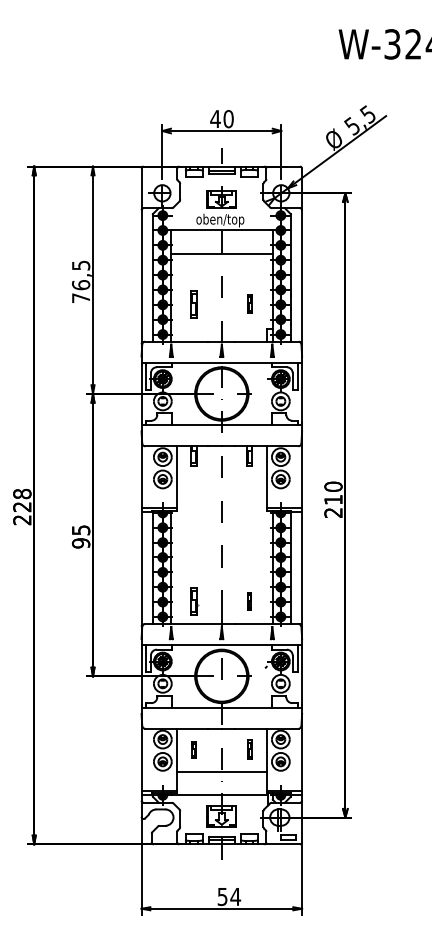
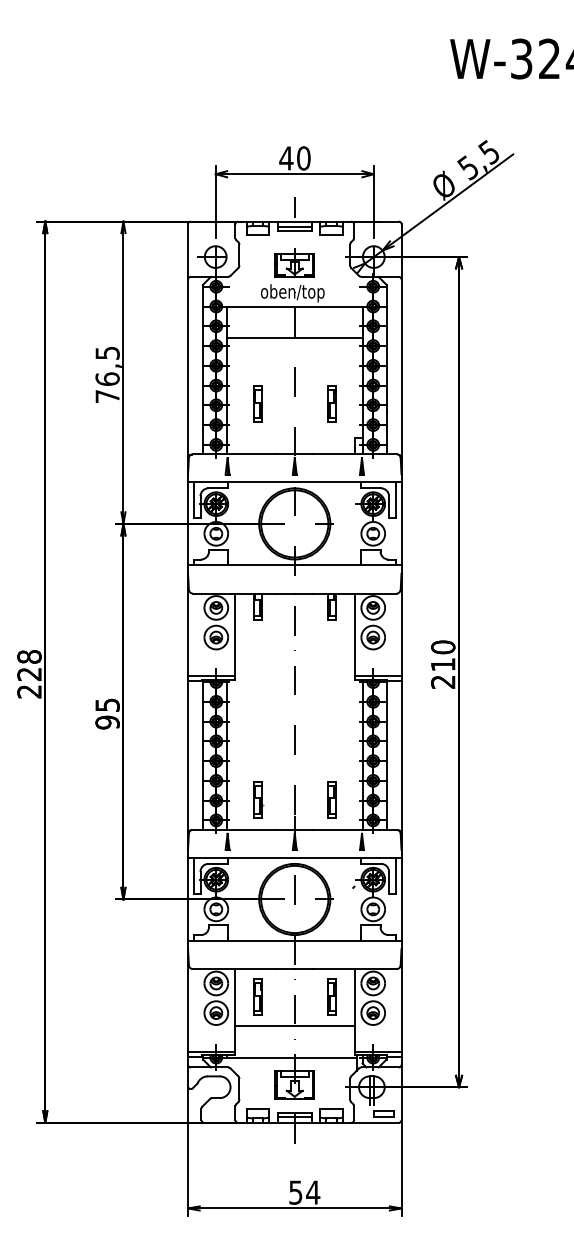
part: (249, 303) -> (331, 403), size x1.43
part: (249, 601) -> (331, 799), size x1.67
part: (193, 749) -> (257, 996), size x1.67
part: (249, 749) -> (331, 996), size x1.43

